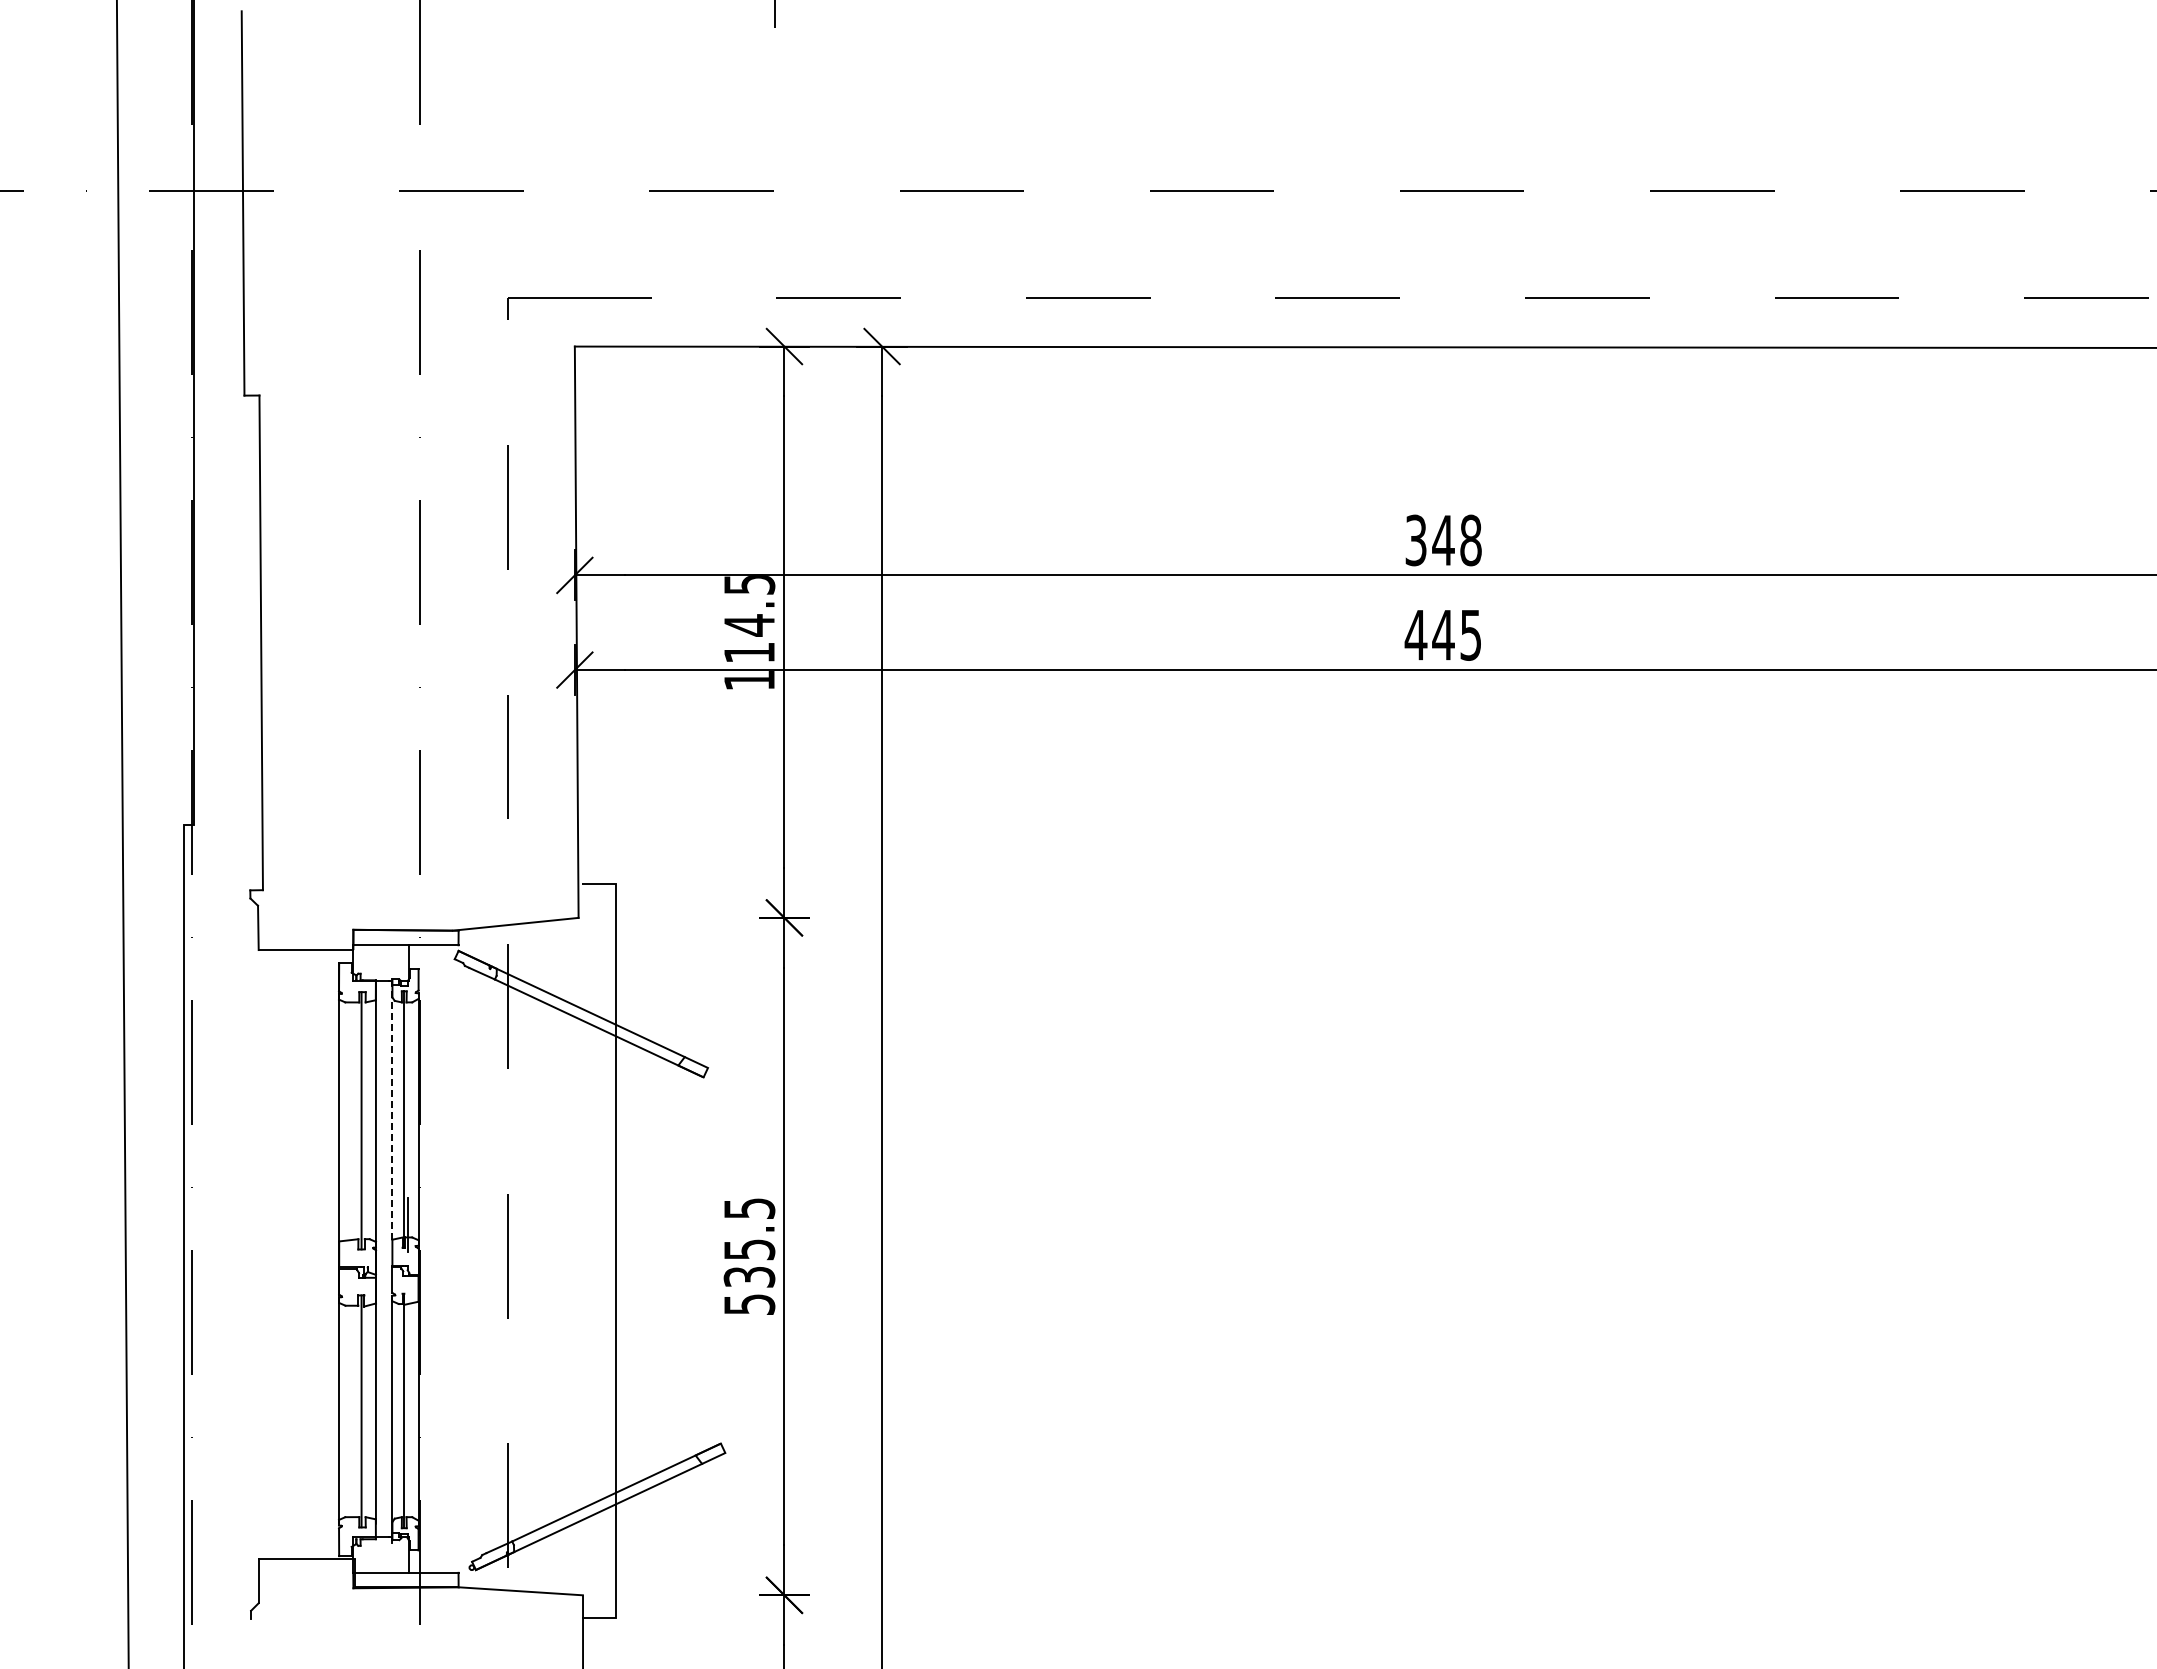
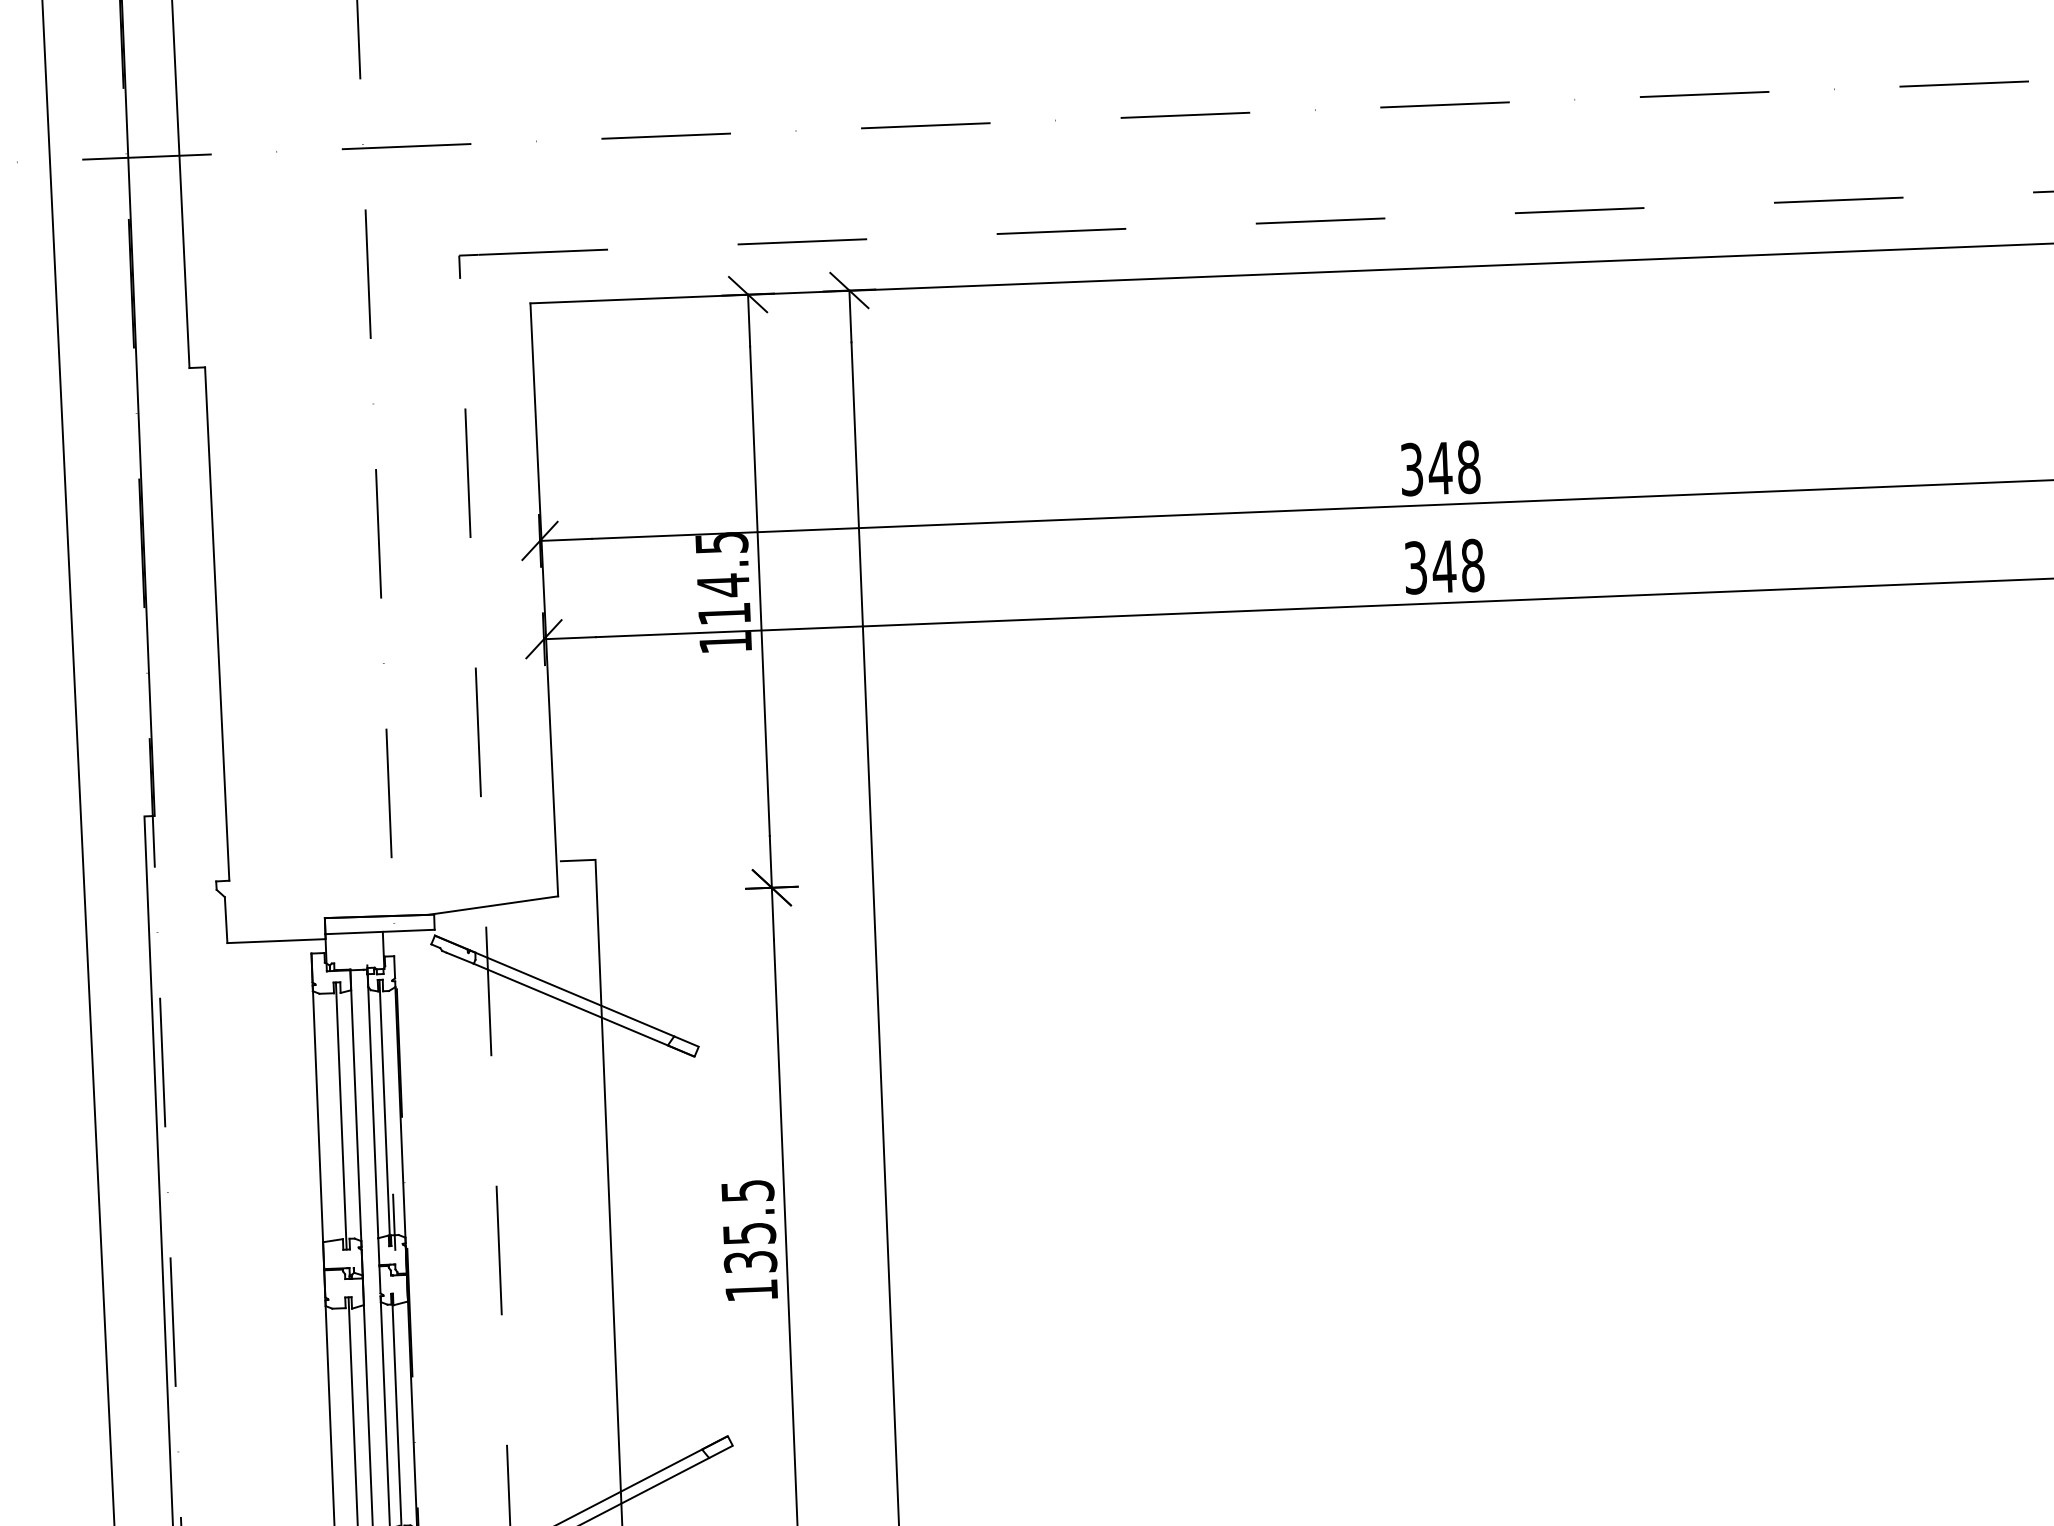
text: (1442, 634) -> (1443, 566), 445 -> 348
line: (392, 1107) -> (372, 1100), dashed -> solid
text: (749, 1304) -> (751, 1290), 535.5 -> 135.5

